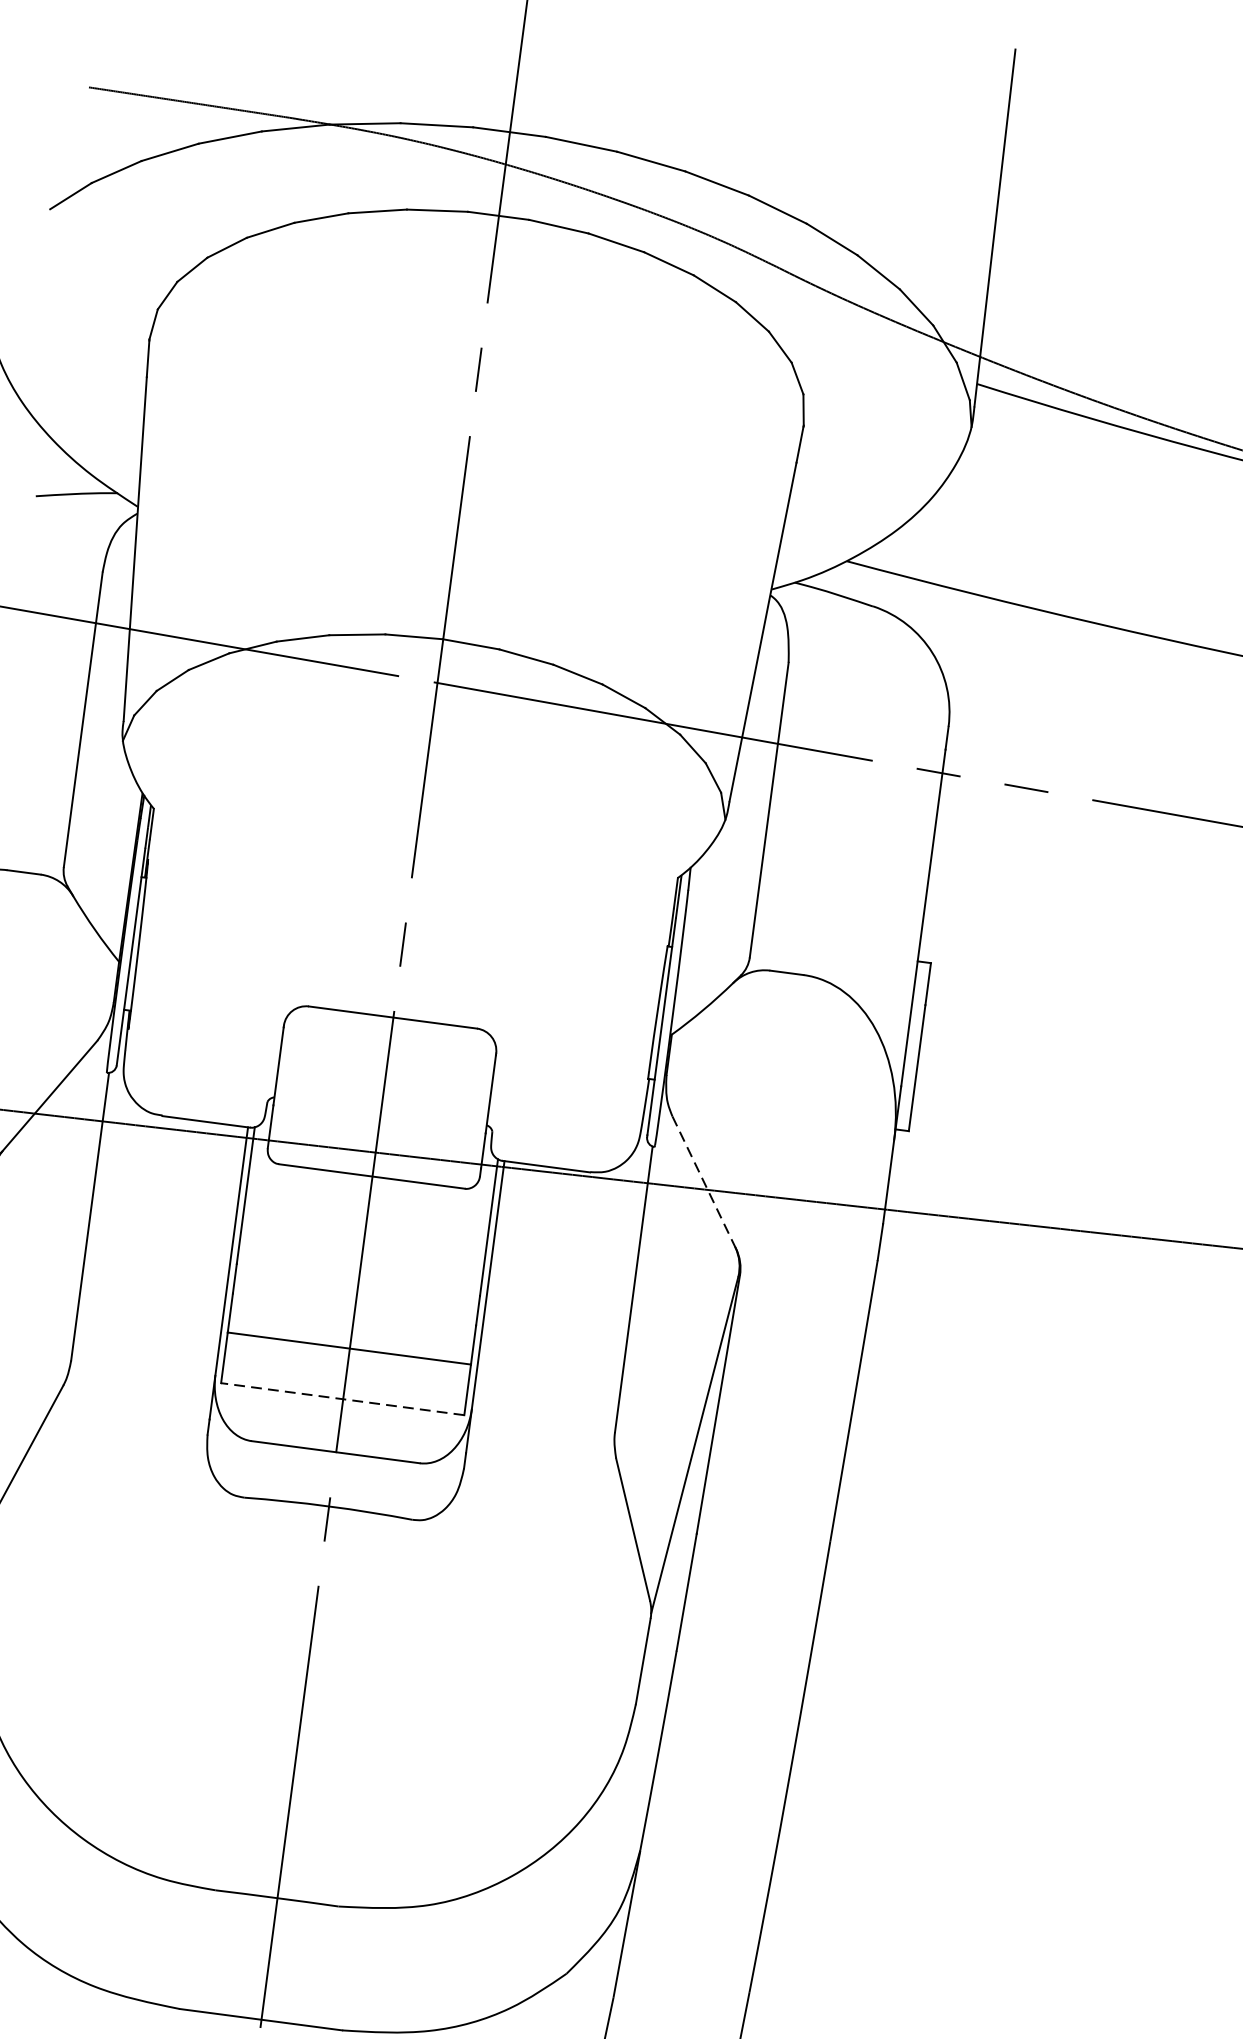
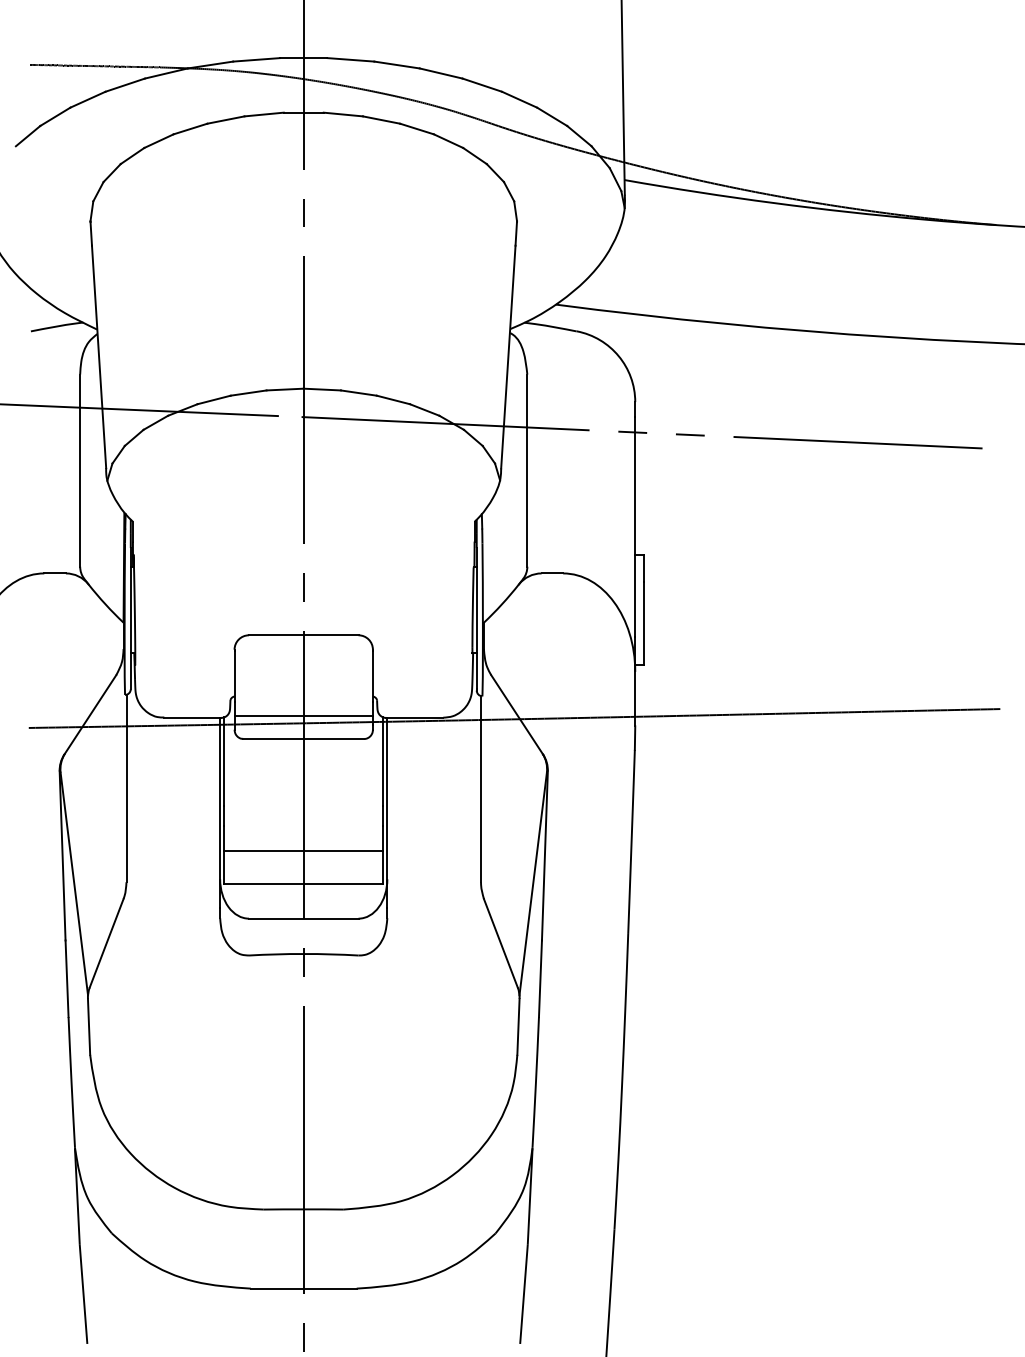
line: (376, 1140) -> (303, 715), added
line: (704, 1183) -> (517, 715), dashed -> solid
line: (342, 1399) -> (303, 884), dashed -> solid

